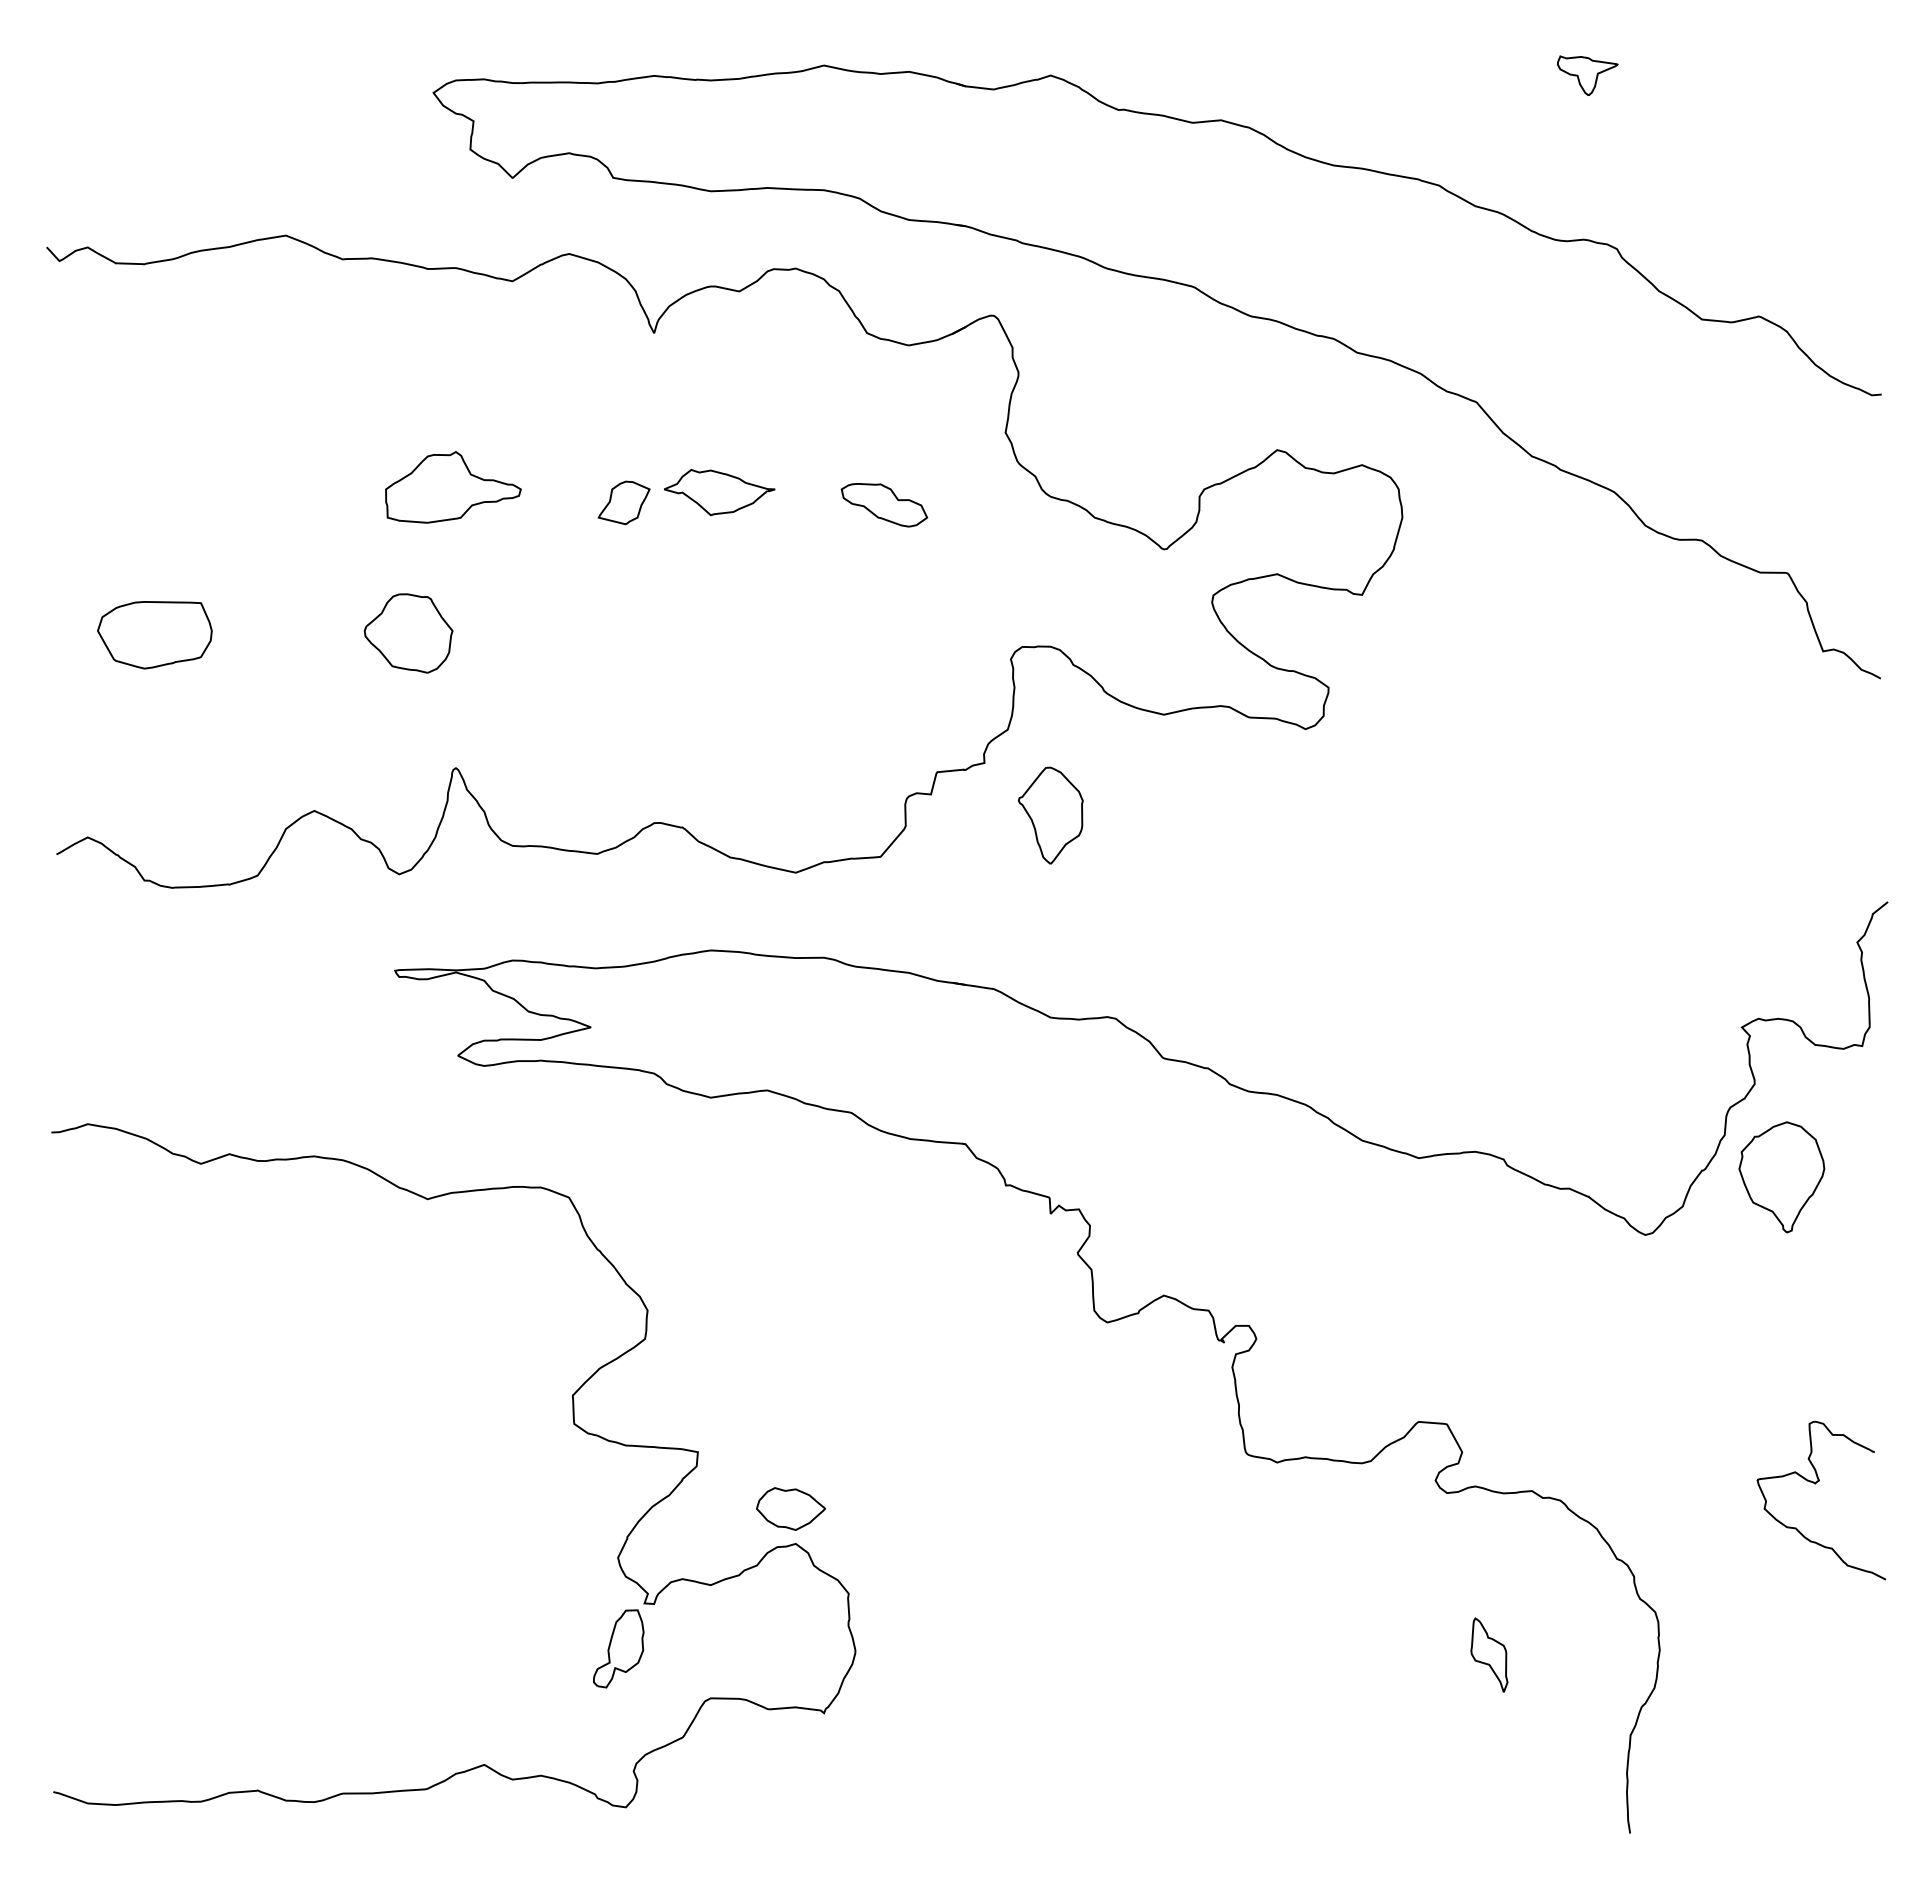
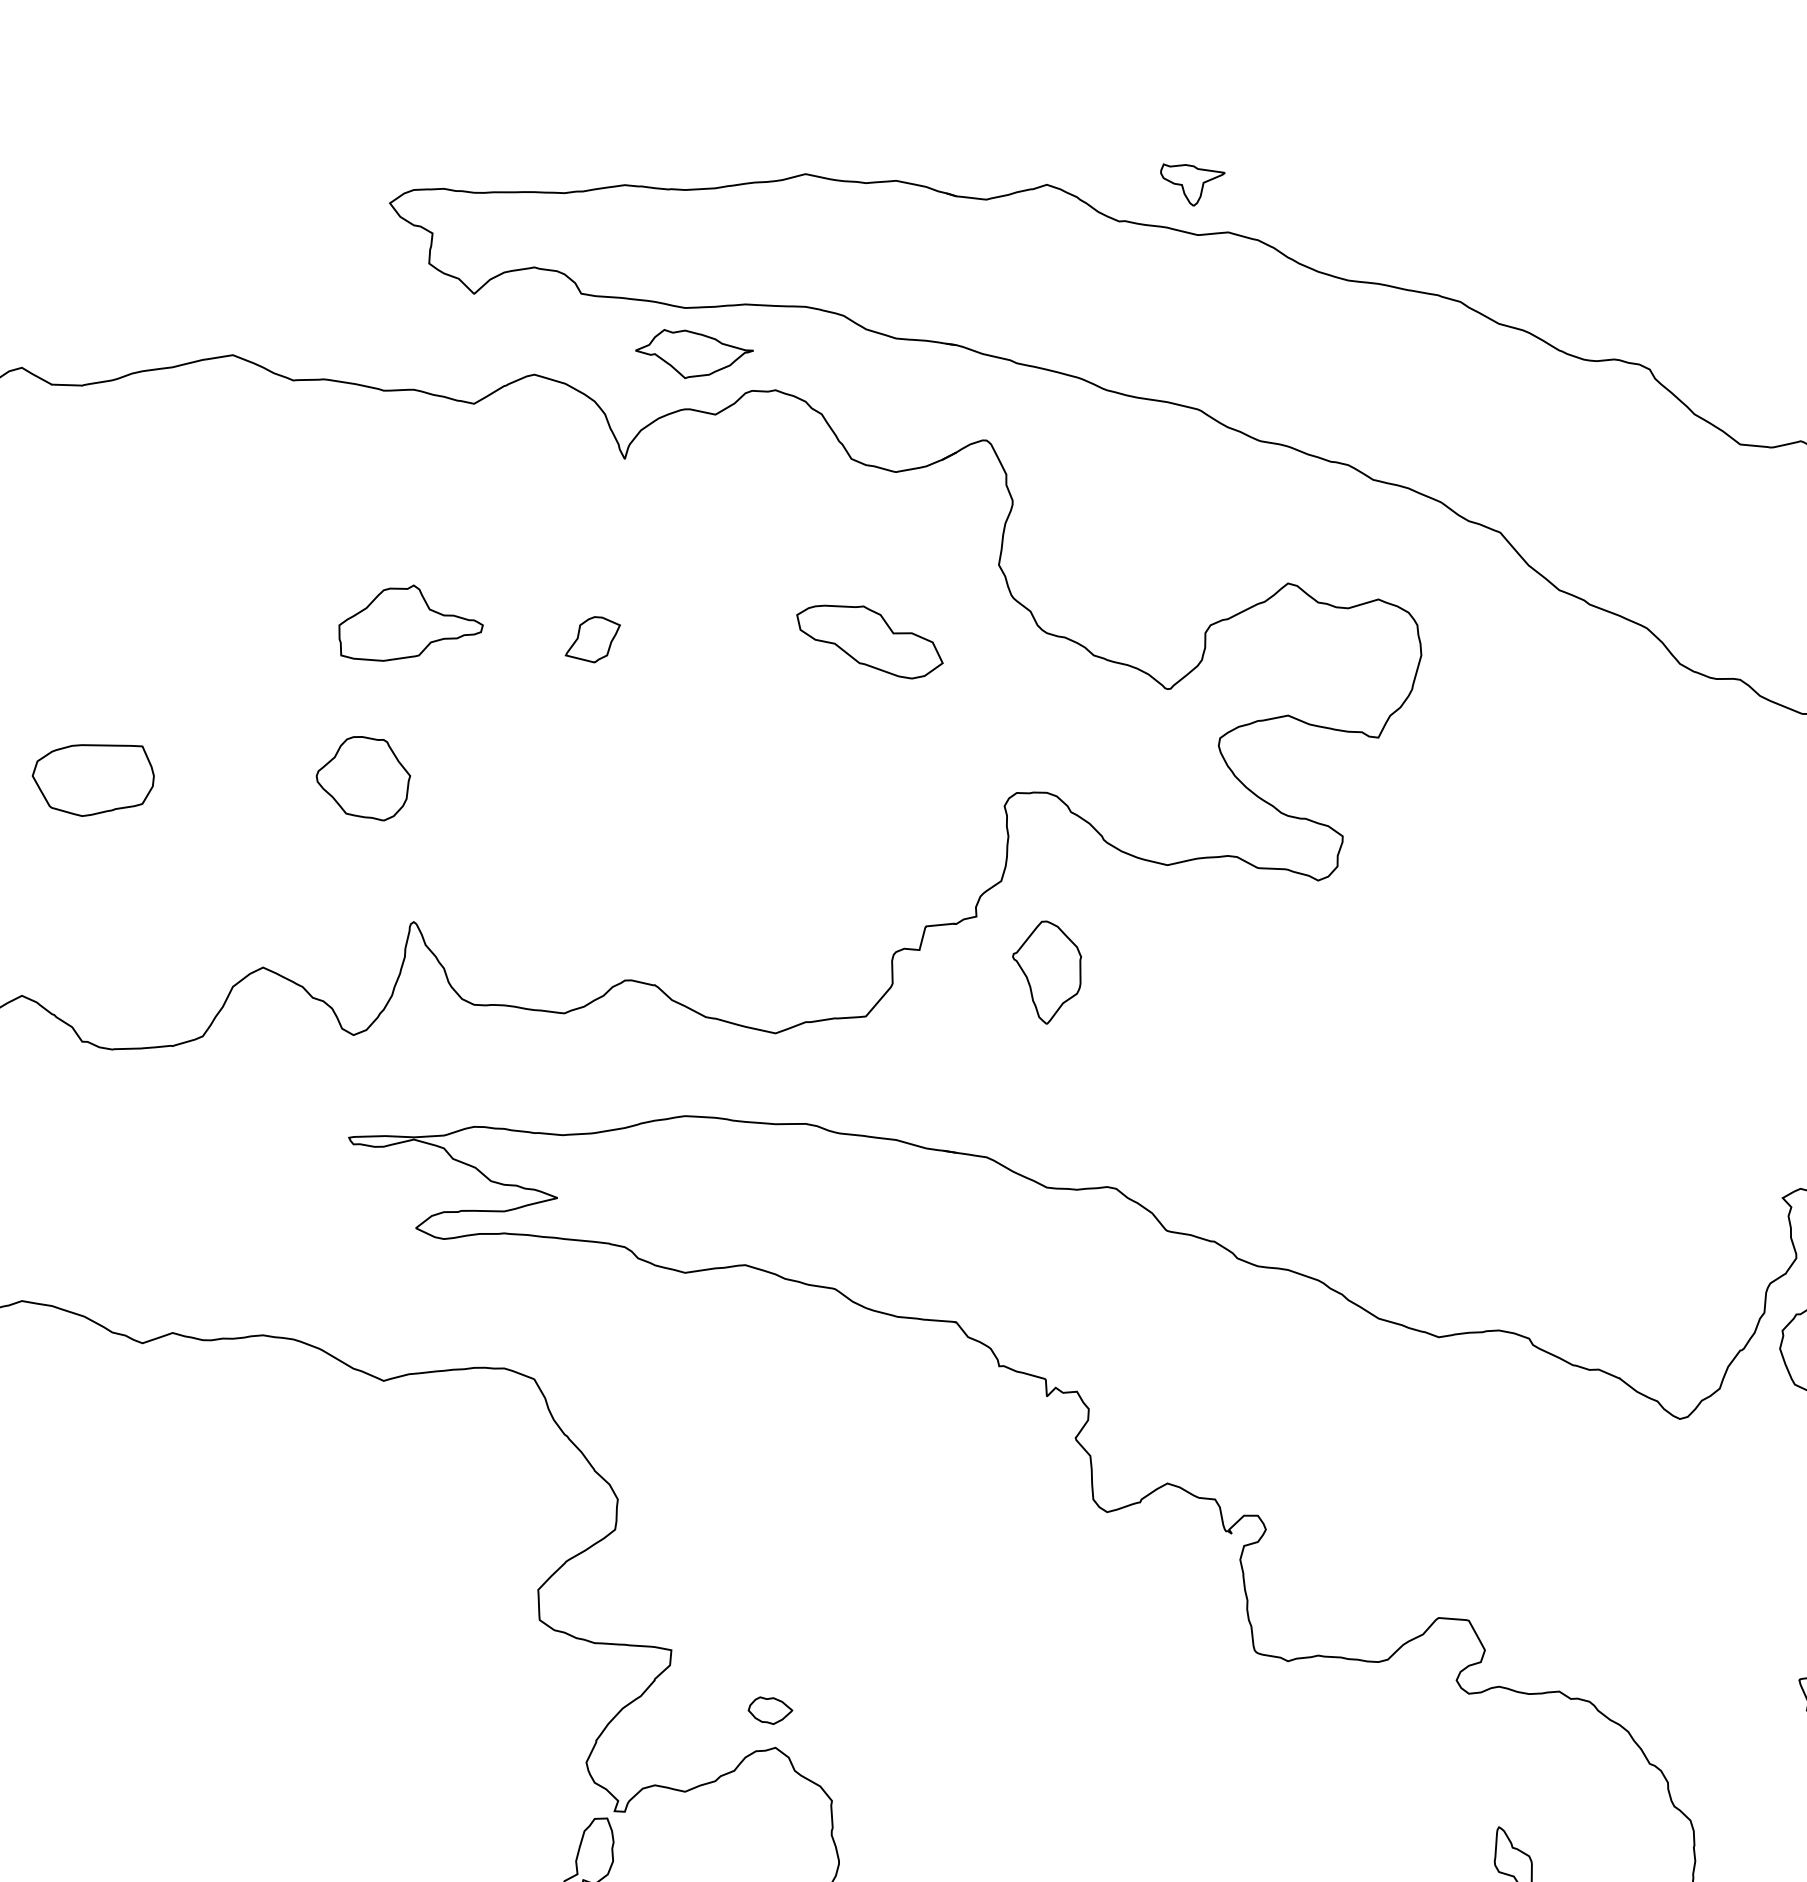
part: (1587, 75) -> (1192, 184), moved
part: (719, 492) -> (694, 353), moved
part: (884, 505) -> (870, 642), size x1.6
part: (790, 1508) -> (769, 1710), size x0.6

